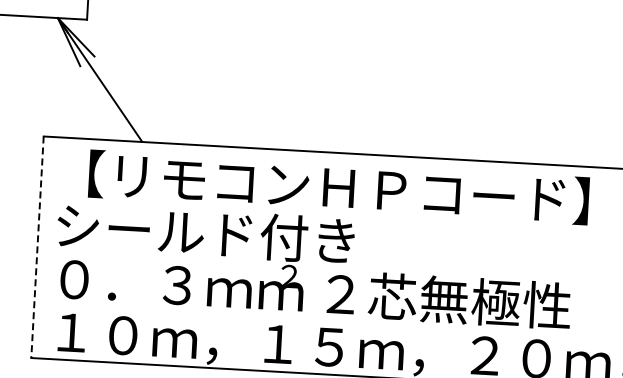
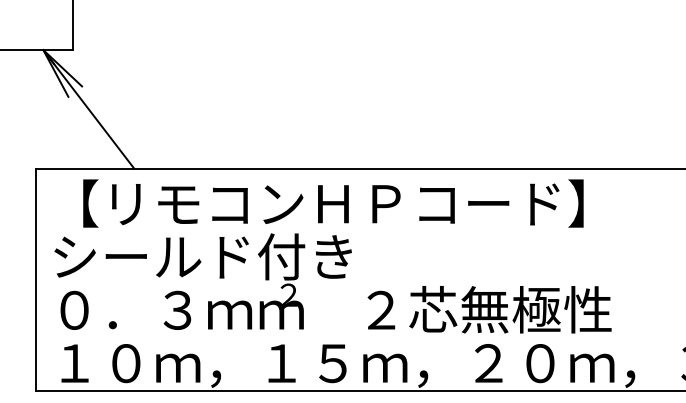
line: (37, 247) -> (35, 280), dashed -> solid
text: (448, 299) -> (489, 309), moved

